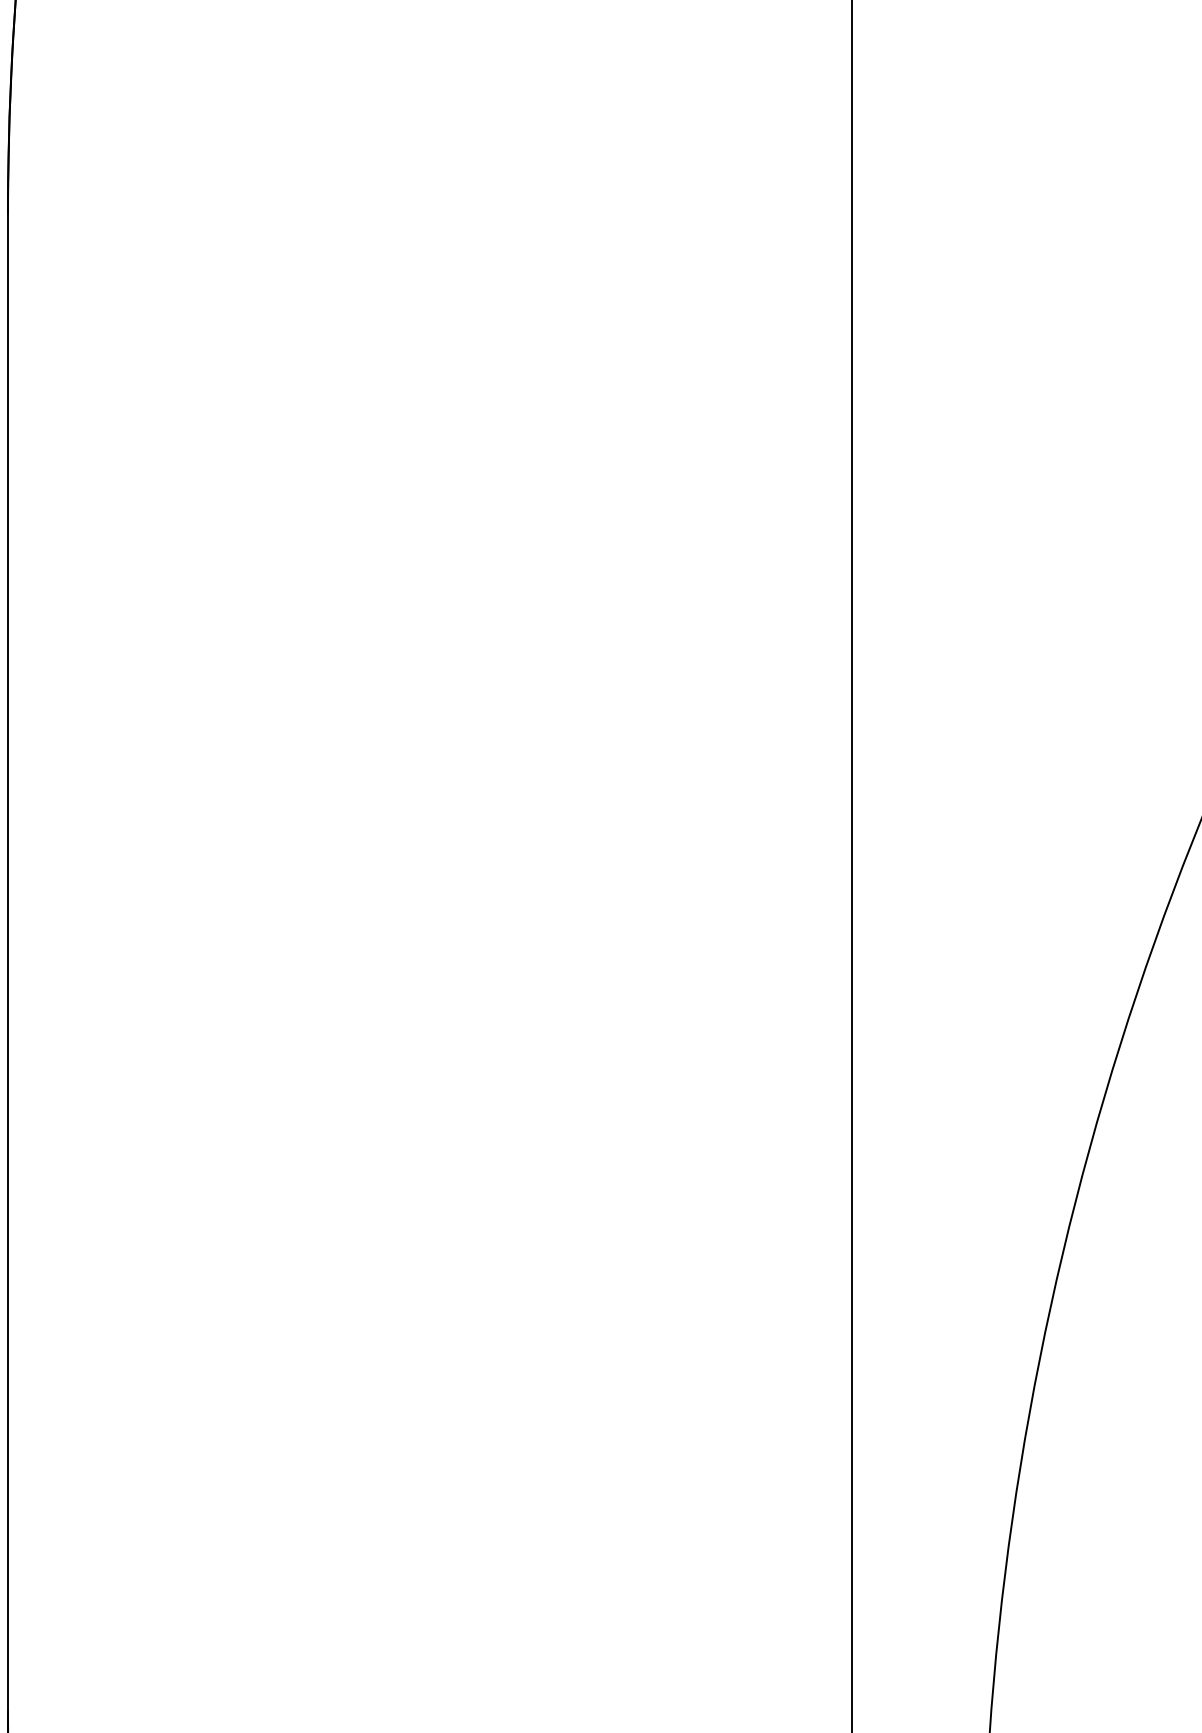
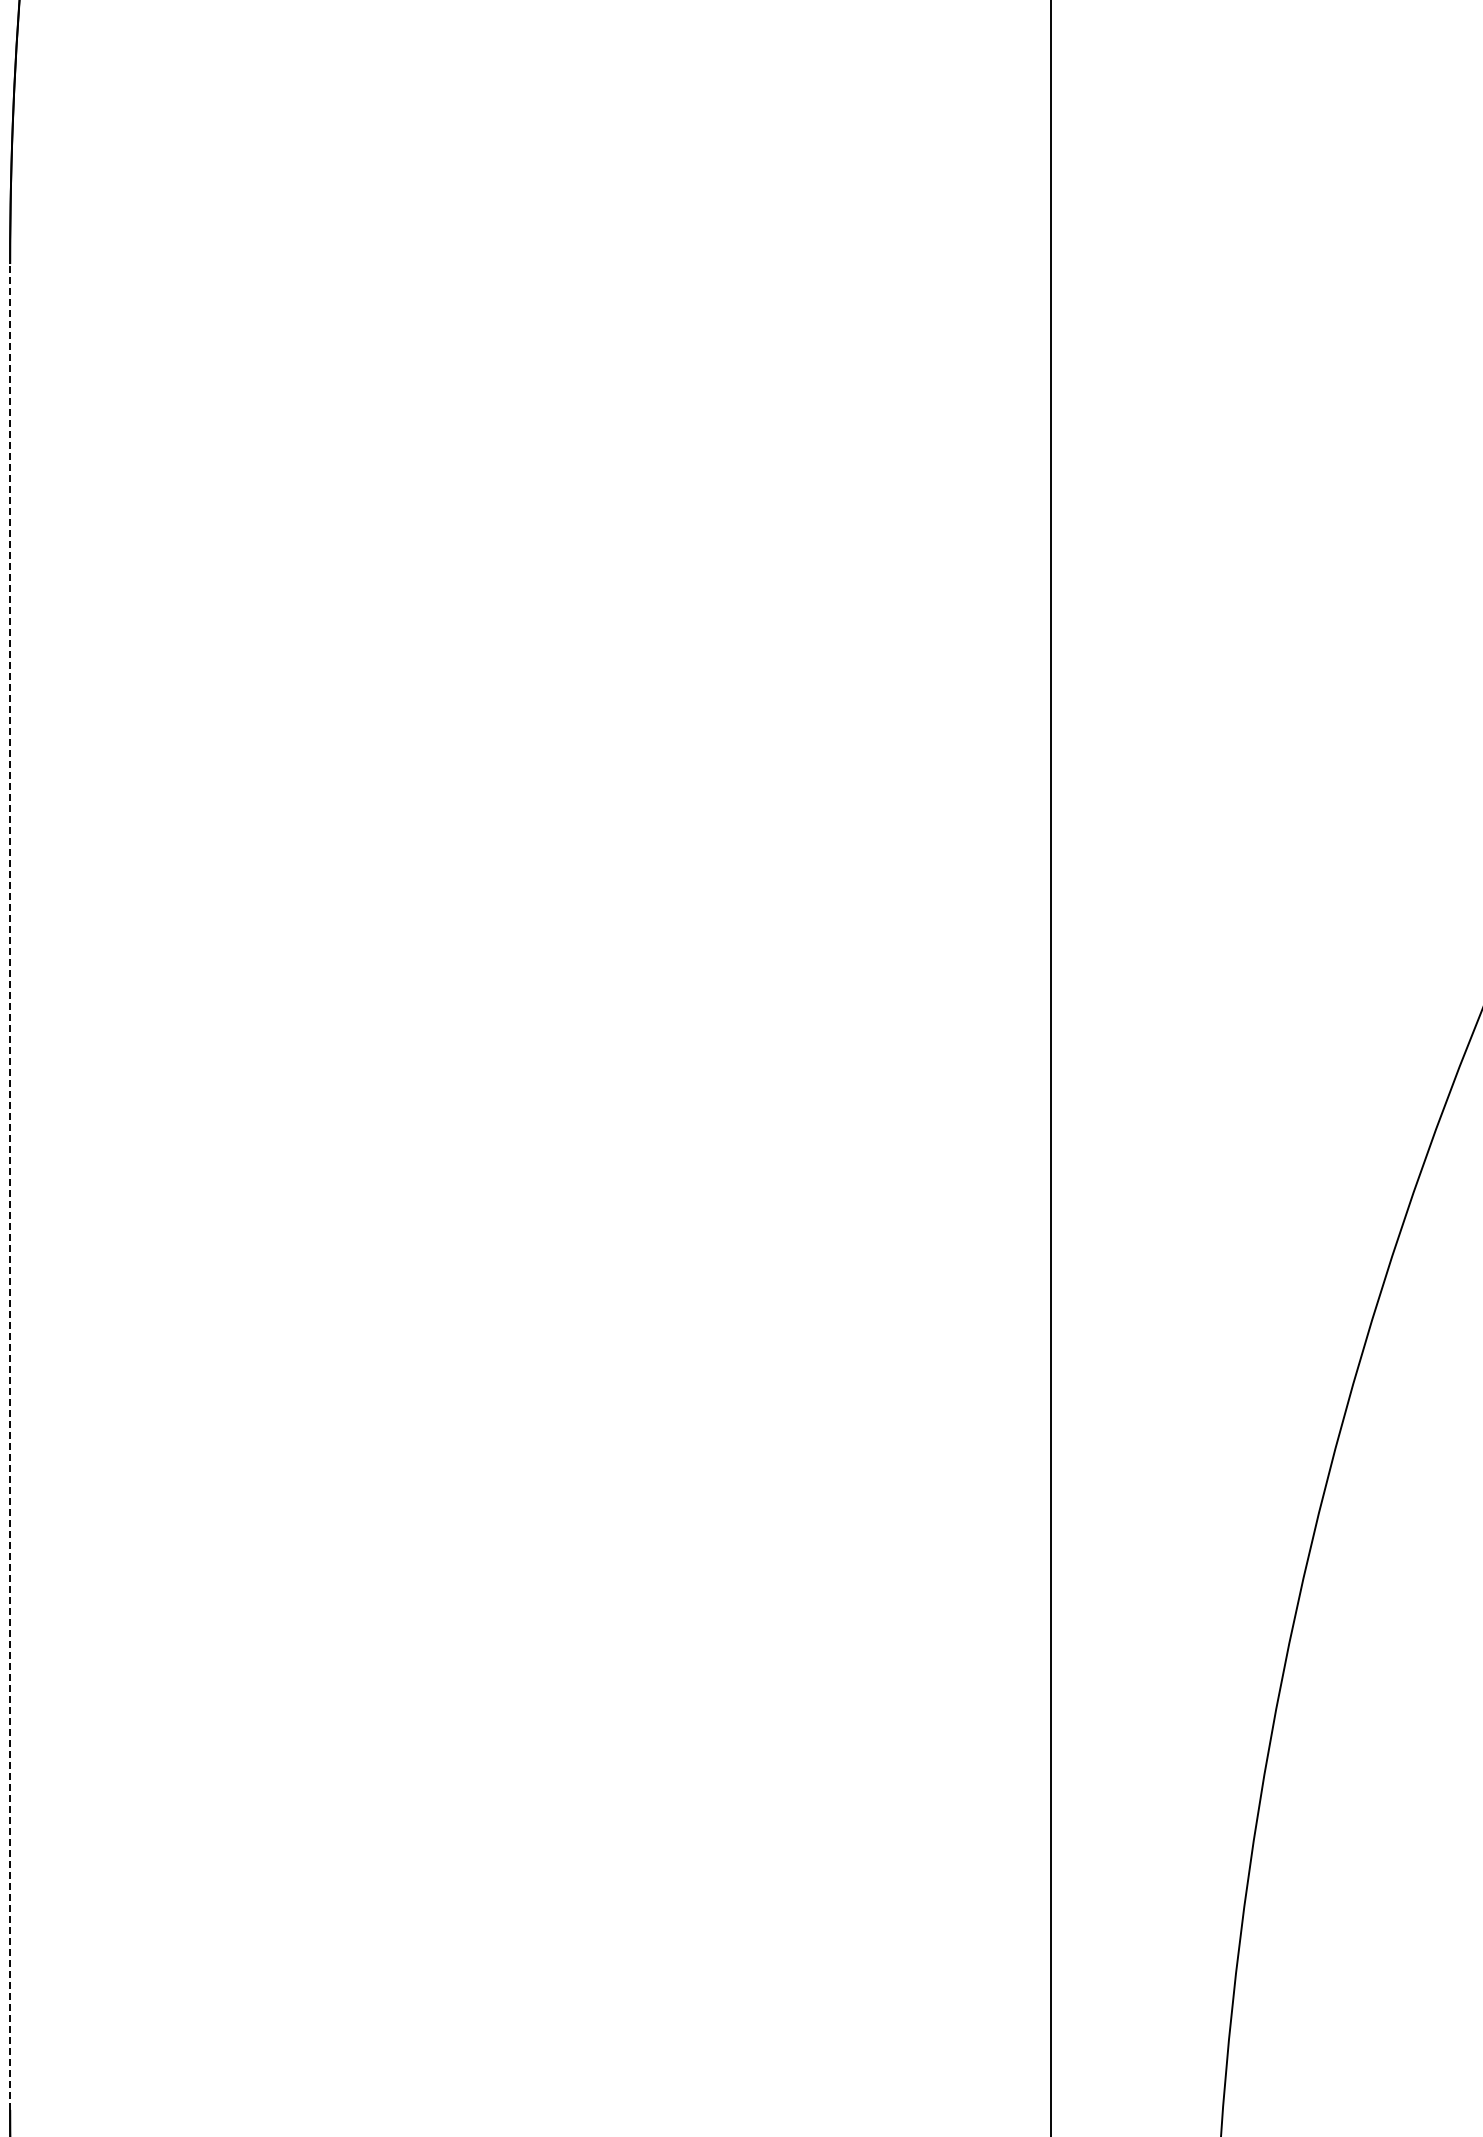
line: (8, 962) -> (10, 1186), solid -> dashed

